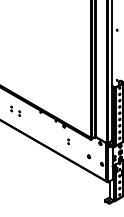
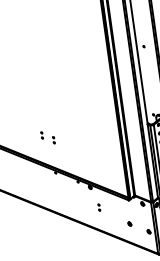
part: (15, 110) -> (47, 136), moved

